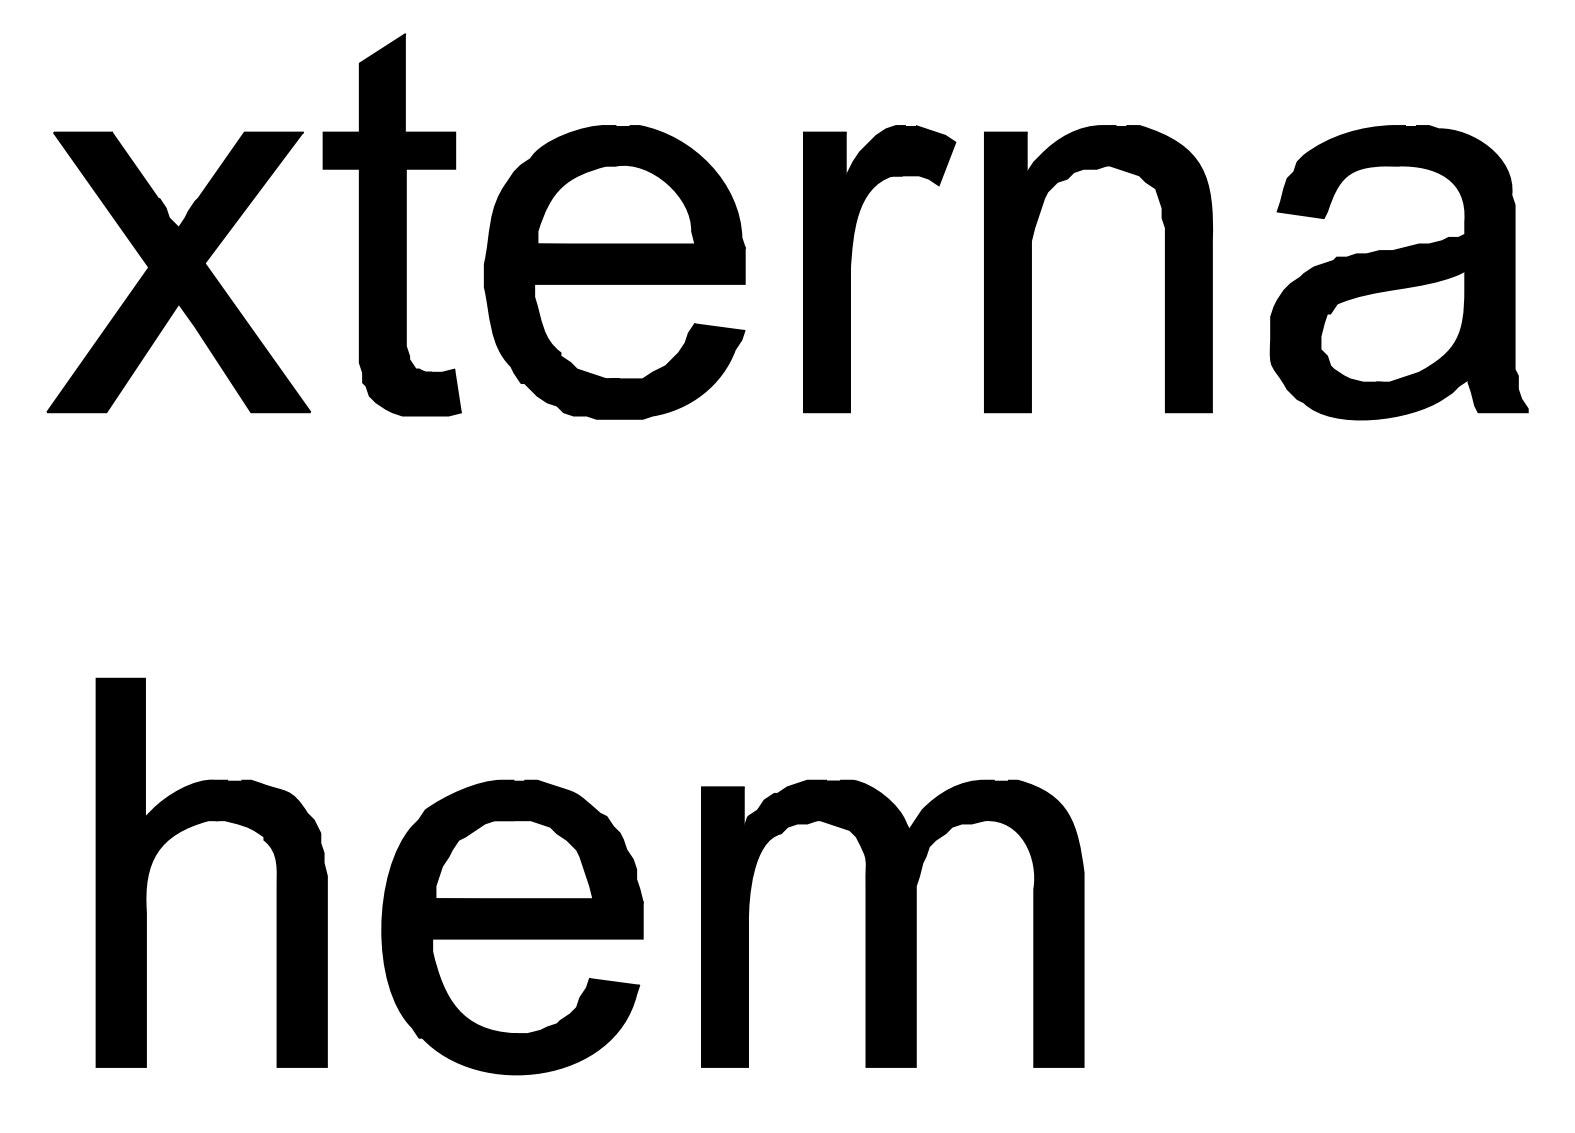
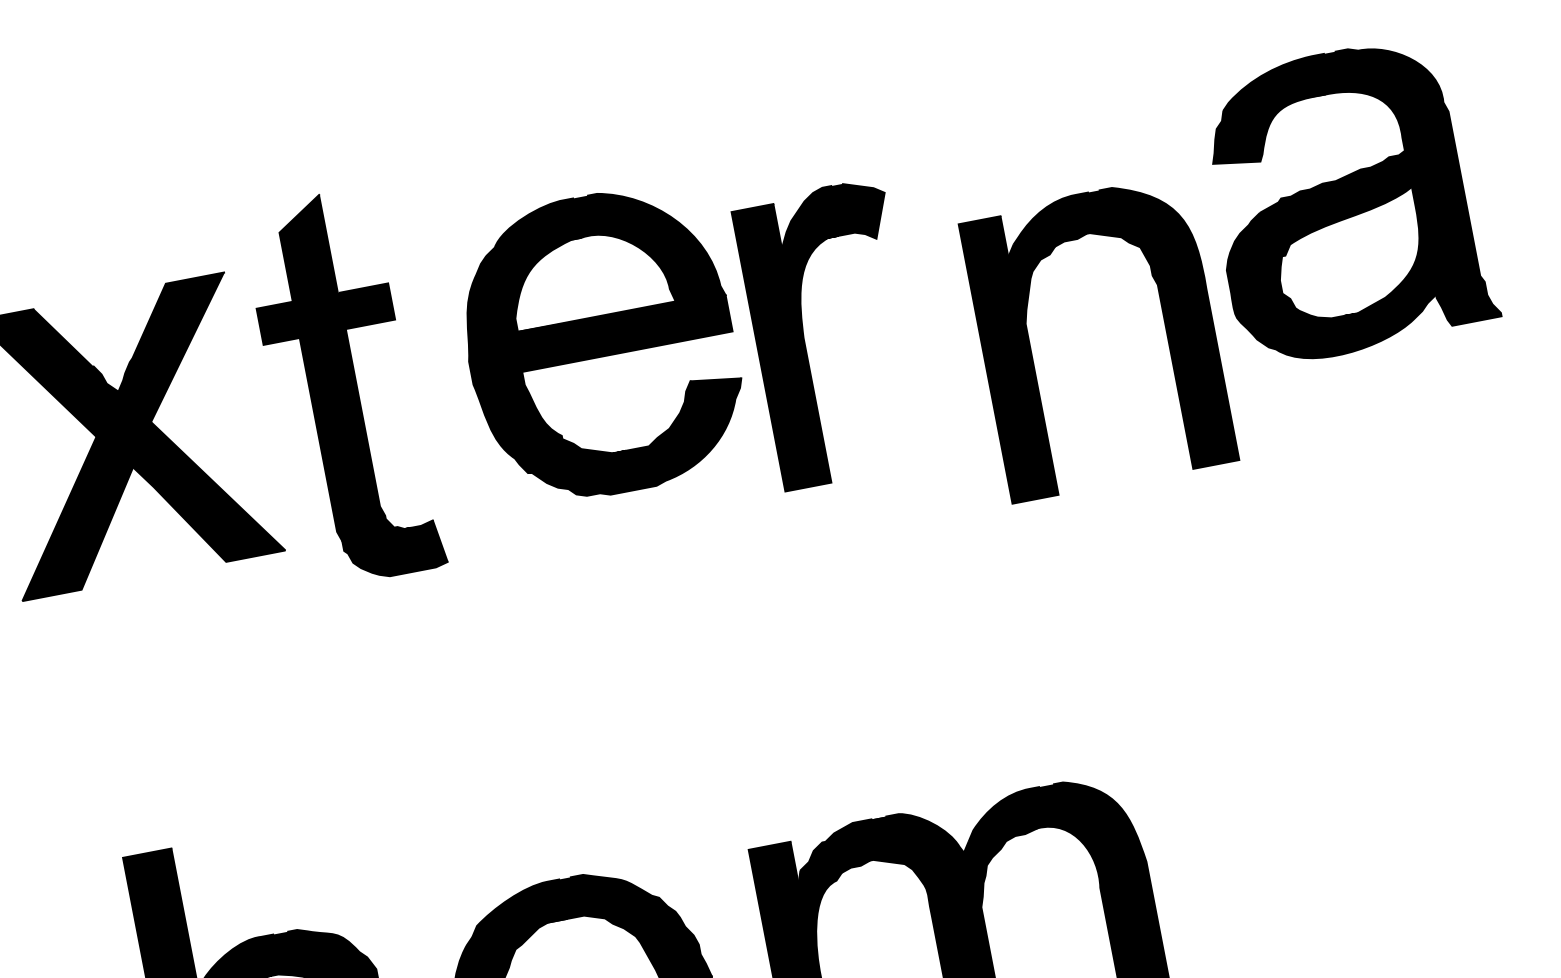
part: (391, 224) -> (342, 387), moved
part: (851, 264) -> (804, 334), moved
part: (1031, 269) -> (1031, 352), moved
part: (614, 272) -> (600, 345), moved

